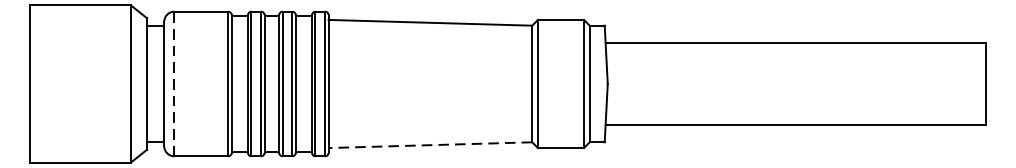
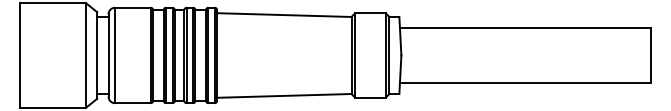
line: (174, 84) -> (115, 55), dashed -> solid
line: (429, 144) -> (283, 95), dashed -> solid

